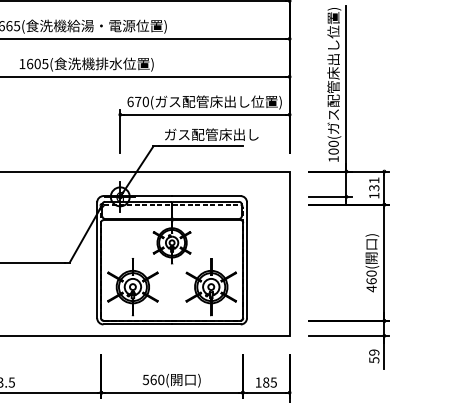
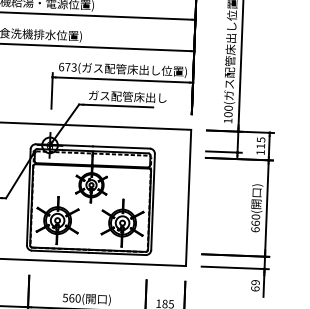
text: (145, 101) -> (73, 67), 670 -> 673
text: (374, 184) -> (261, 143), 131 -> 115
text: (371, 288) -> (255, 229), 460( -> 660(
text: (374, 360) -> (255, 289), 59 -> 69

